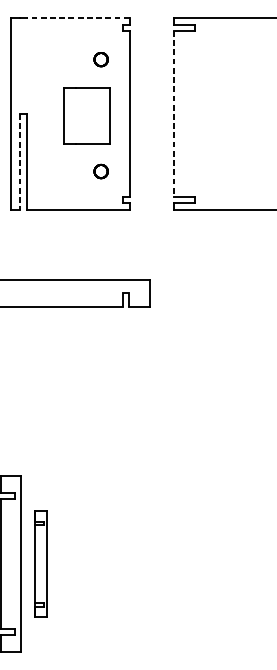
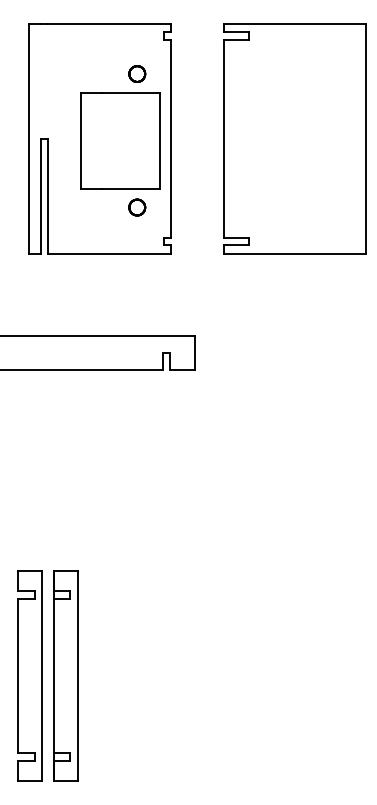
line: (77, 18) -> (109, 24), dashed -> solid
line: (173, 114) -> (223, 139), dashed -> solid
part: (87, 115) -> (120, 140), size x1.43
line: (20, 162) -> (40, 196), dashed -> solid
part: (40, 563) -> (65, 675), size x1.67

